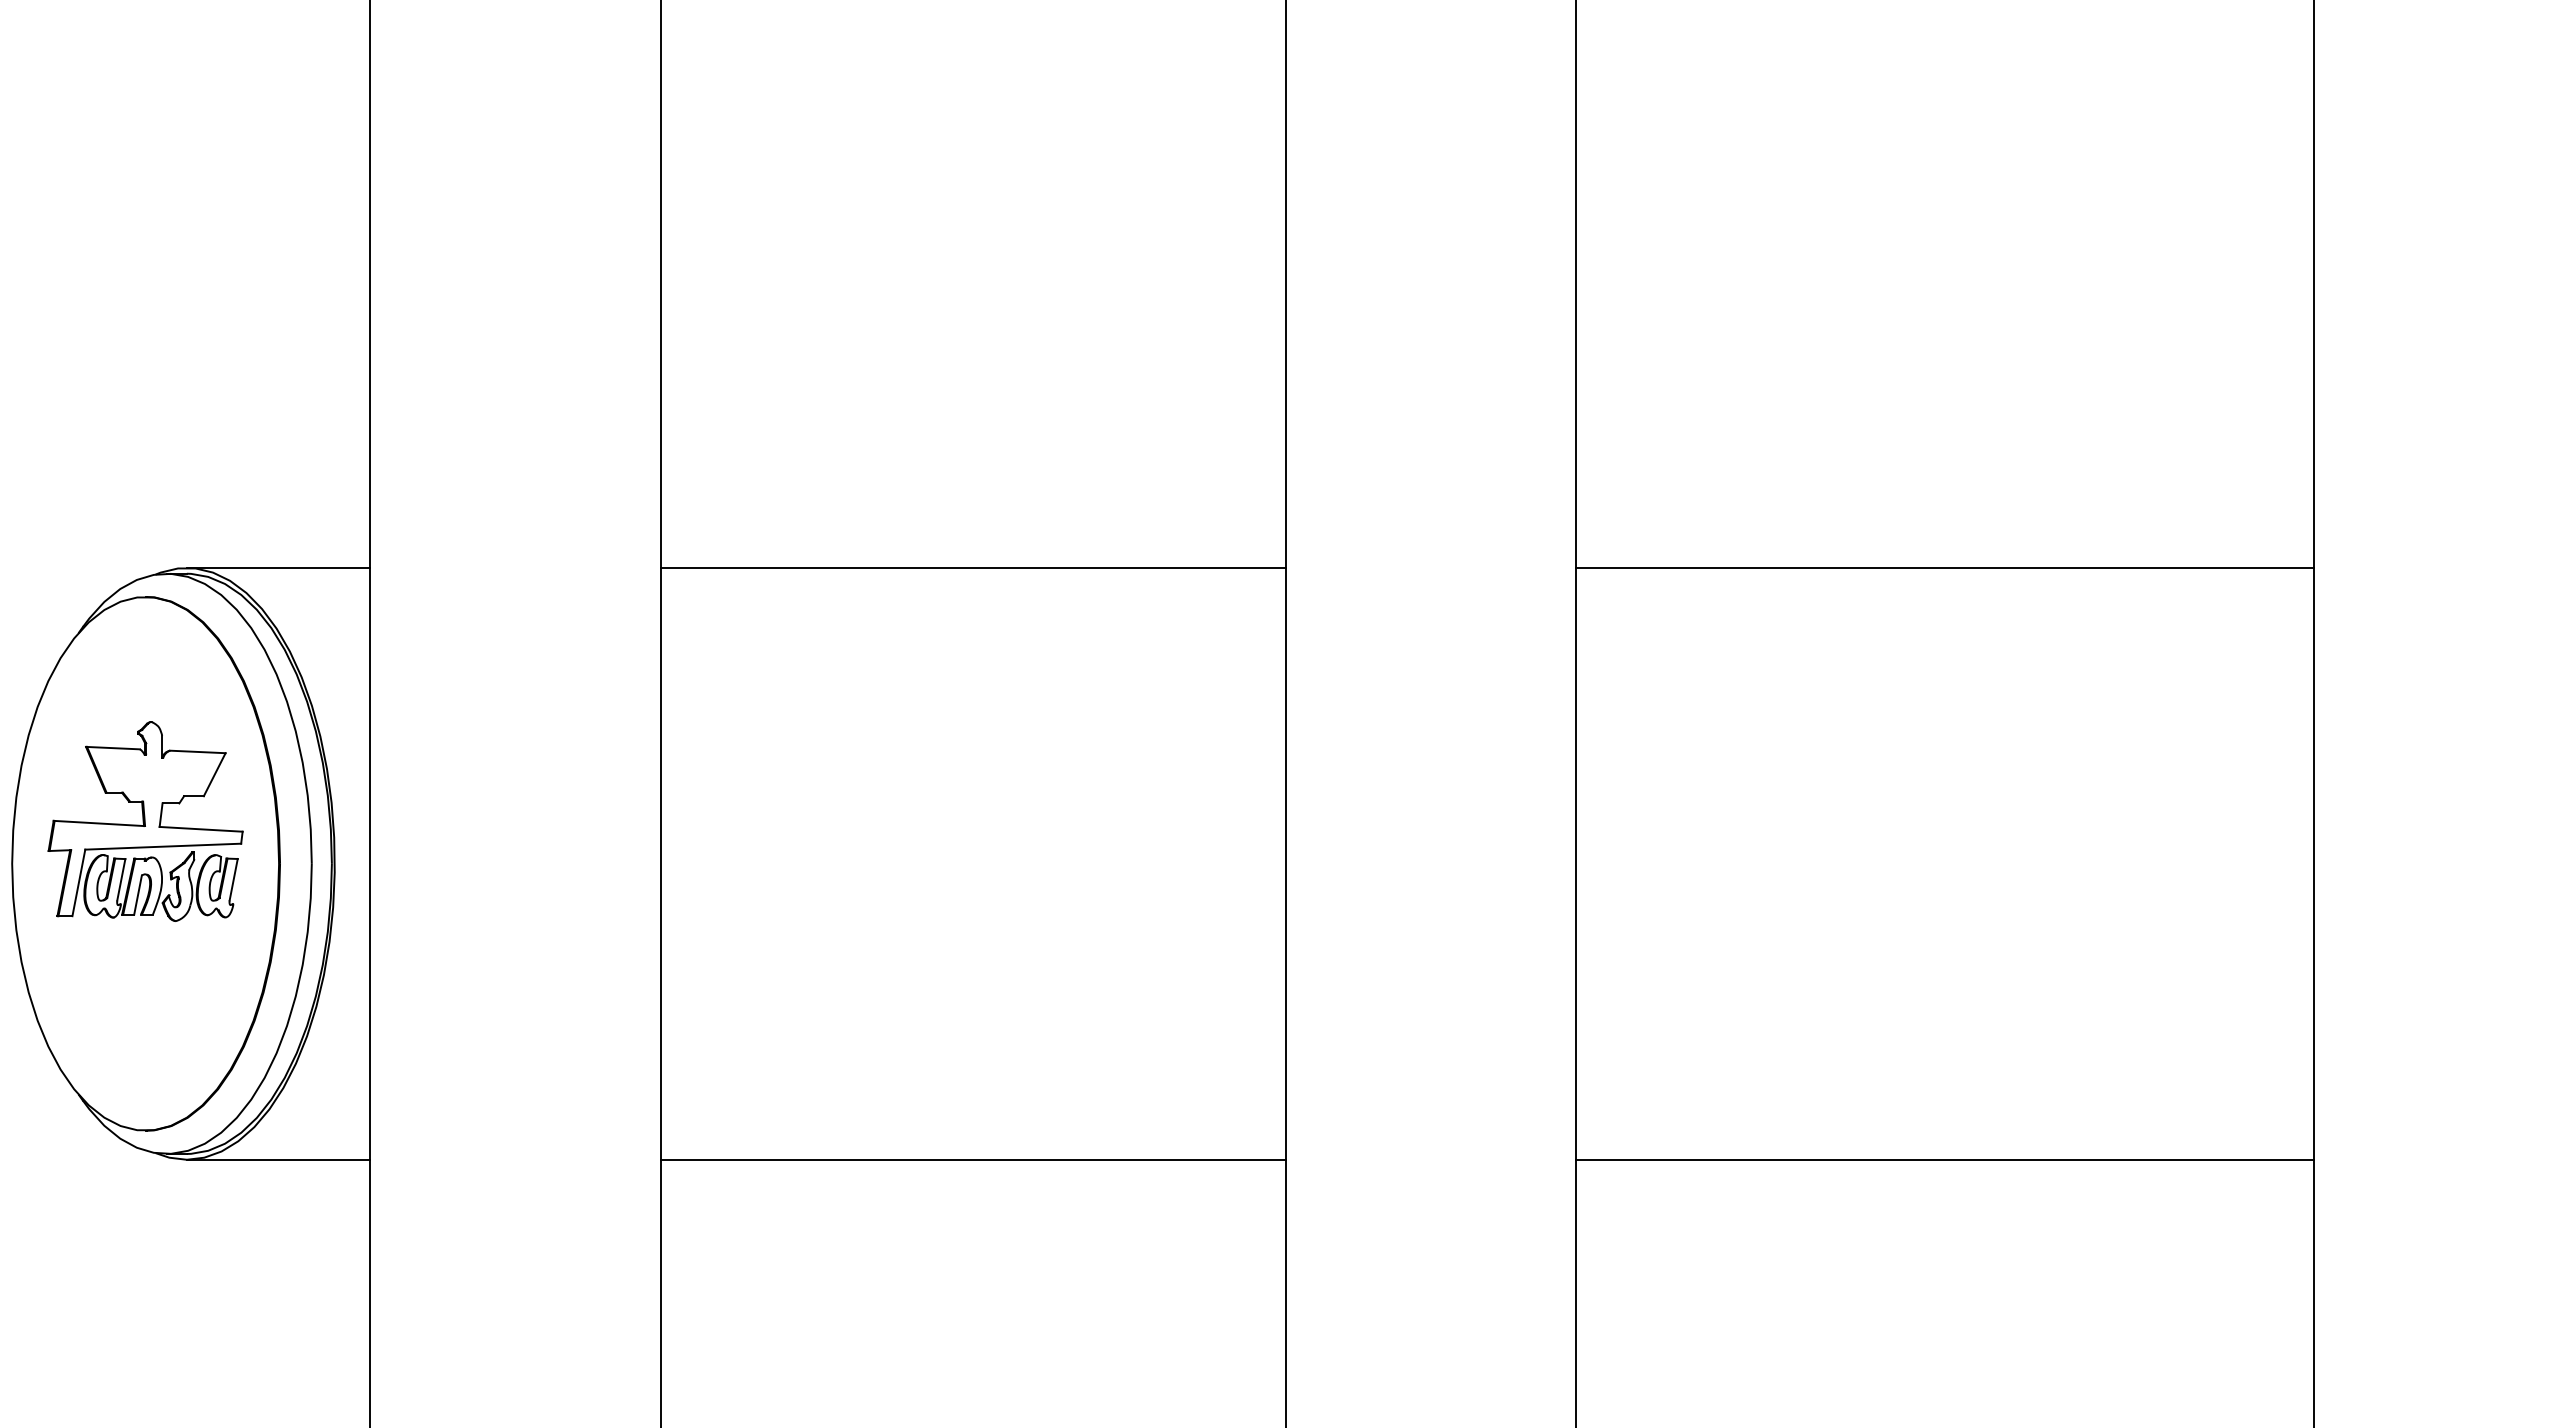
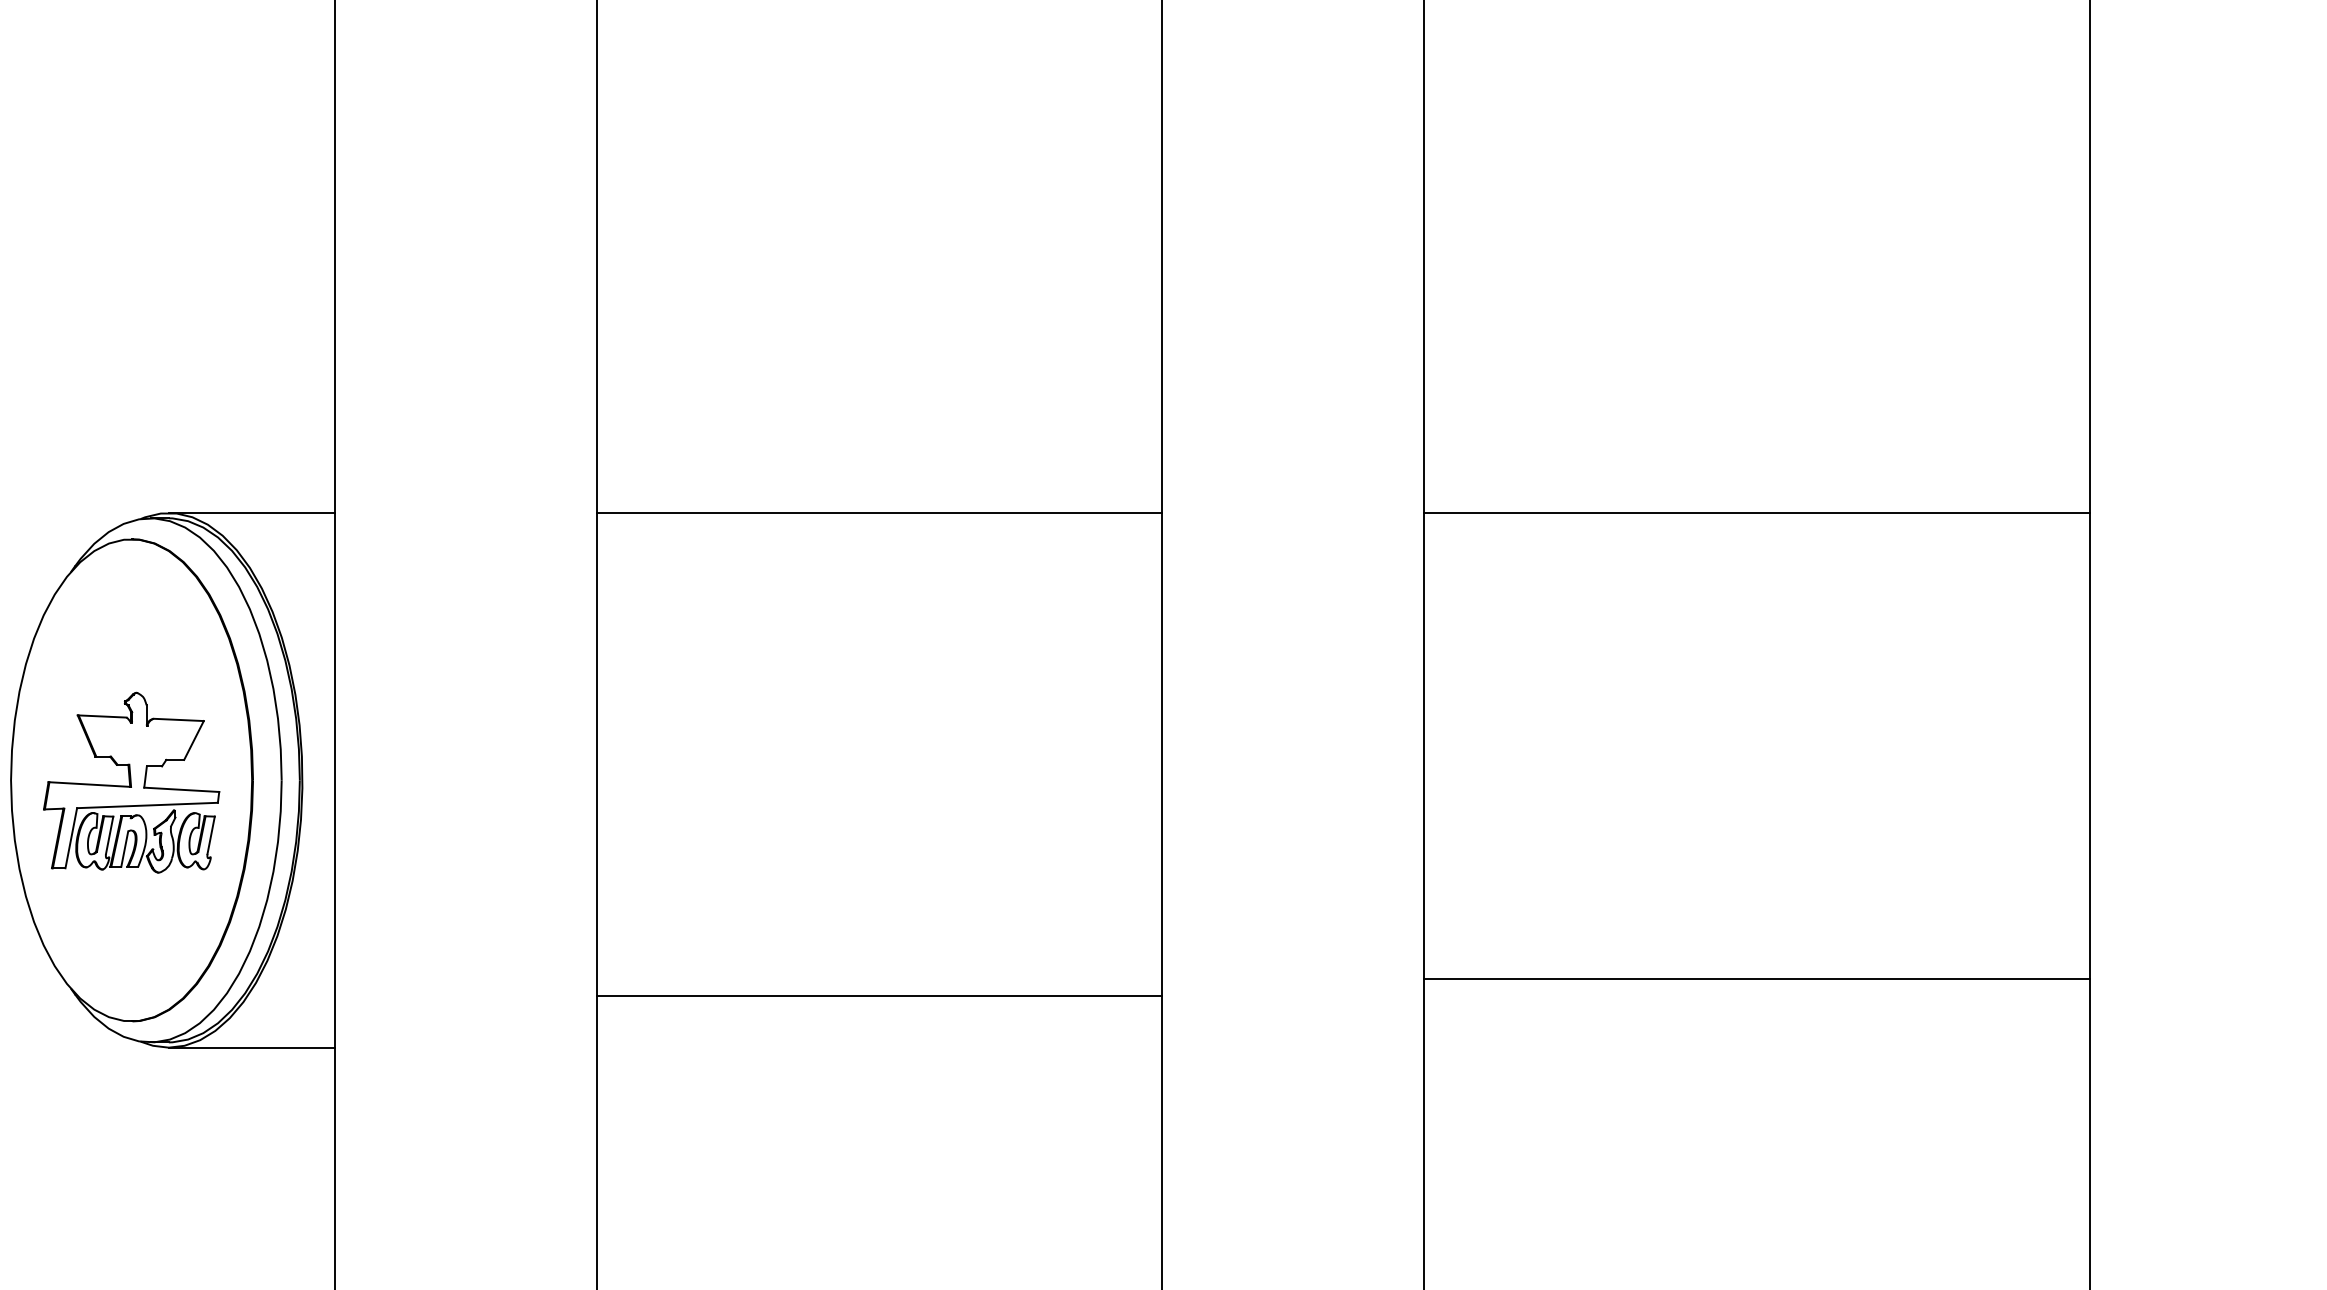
part: (145, 821) -> (131, 782), moved
line: (973, 1159) -> (879, 995), moved
line: (1945, 1159) -> (1757, 978), moved

